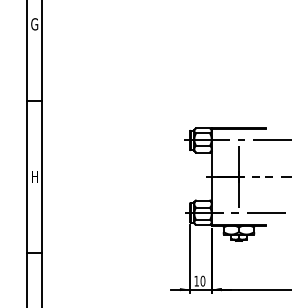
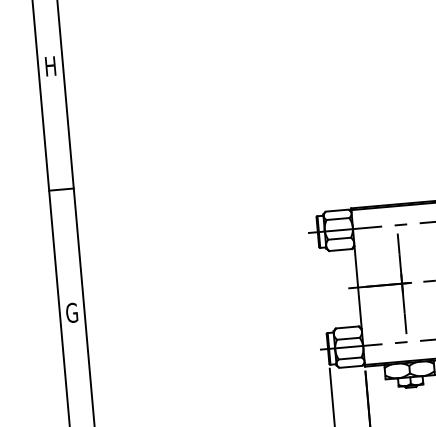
text: (34, 24) -> (50, 66), G -> H
text: (34, 176) -> (71, 312), H -> G

